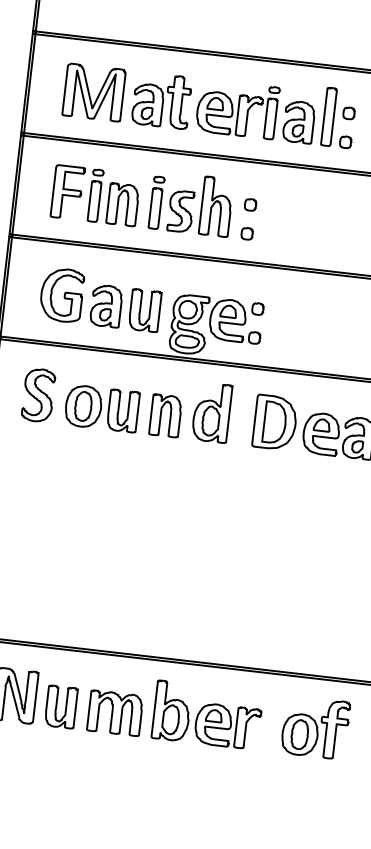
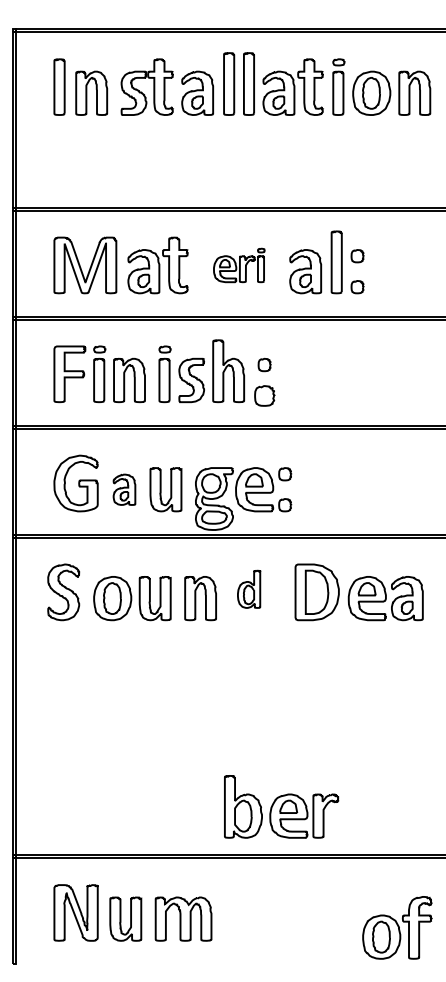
part: (237, 109) -> (239, 265), size x0.6
part: (247, 233) -> (264, 395), size x1.6
part: (106, 305) -> (124, 489), size x0.7
part: (211, 412) -> (248, 589), size x0.6
part: (207, 714) -> (281, 806), moved
part: (315, 727) -> (397, 927), moved

